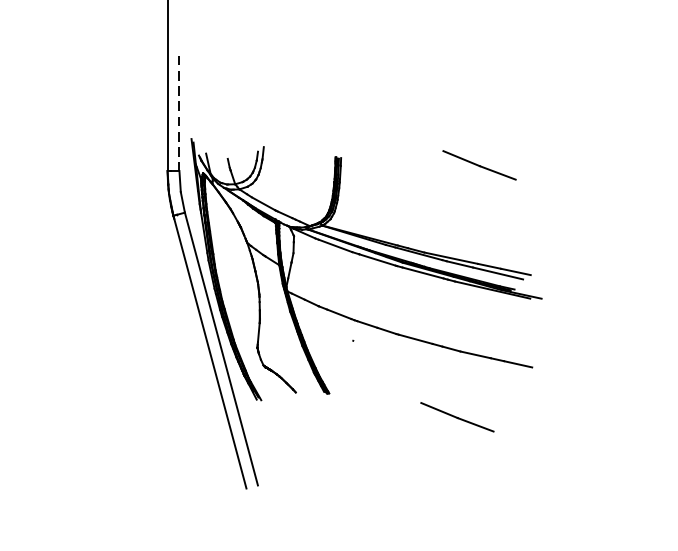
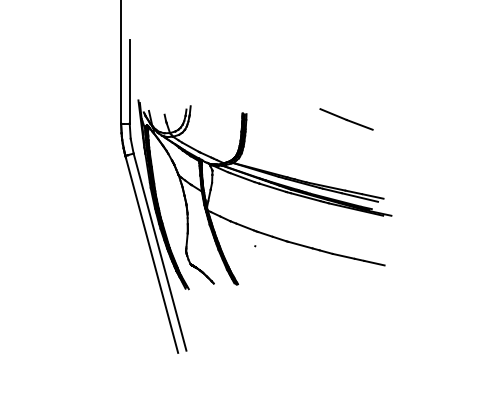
line: (179, 112) -> (129, 81), dashed -> solid
line: (457, 417) -> (330, 301), removed

